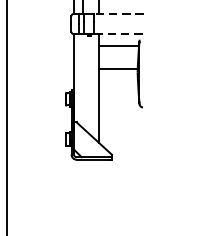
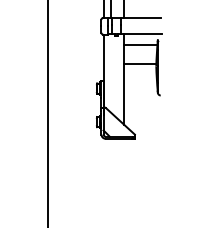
line: (118, 14) -> (140, 18), dashed -> solid
line: (119, 33) -> (141, 34), dashed -> solid

